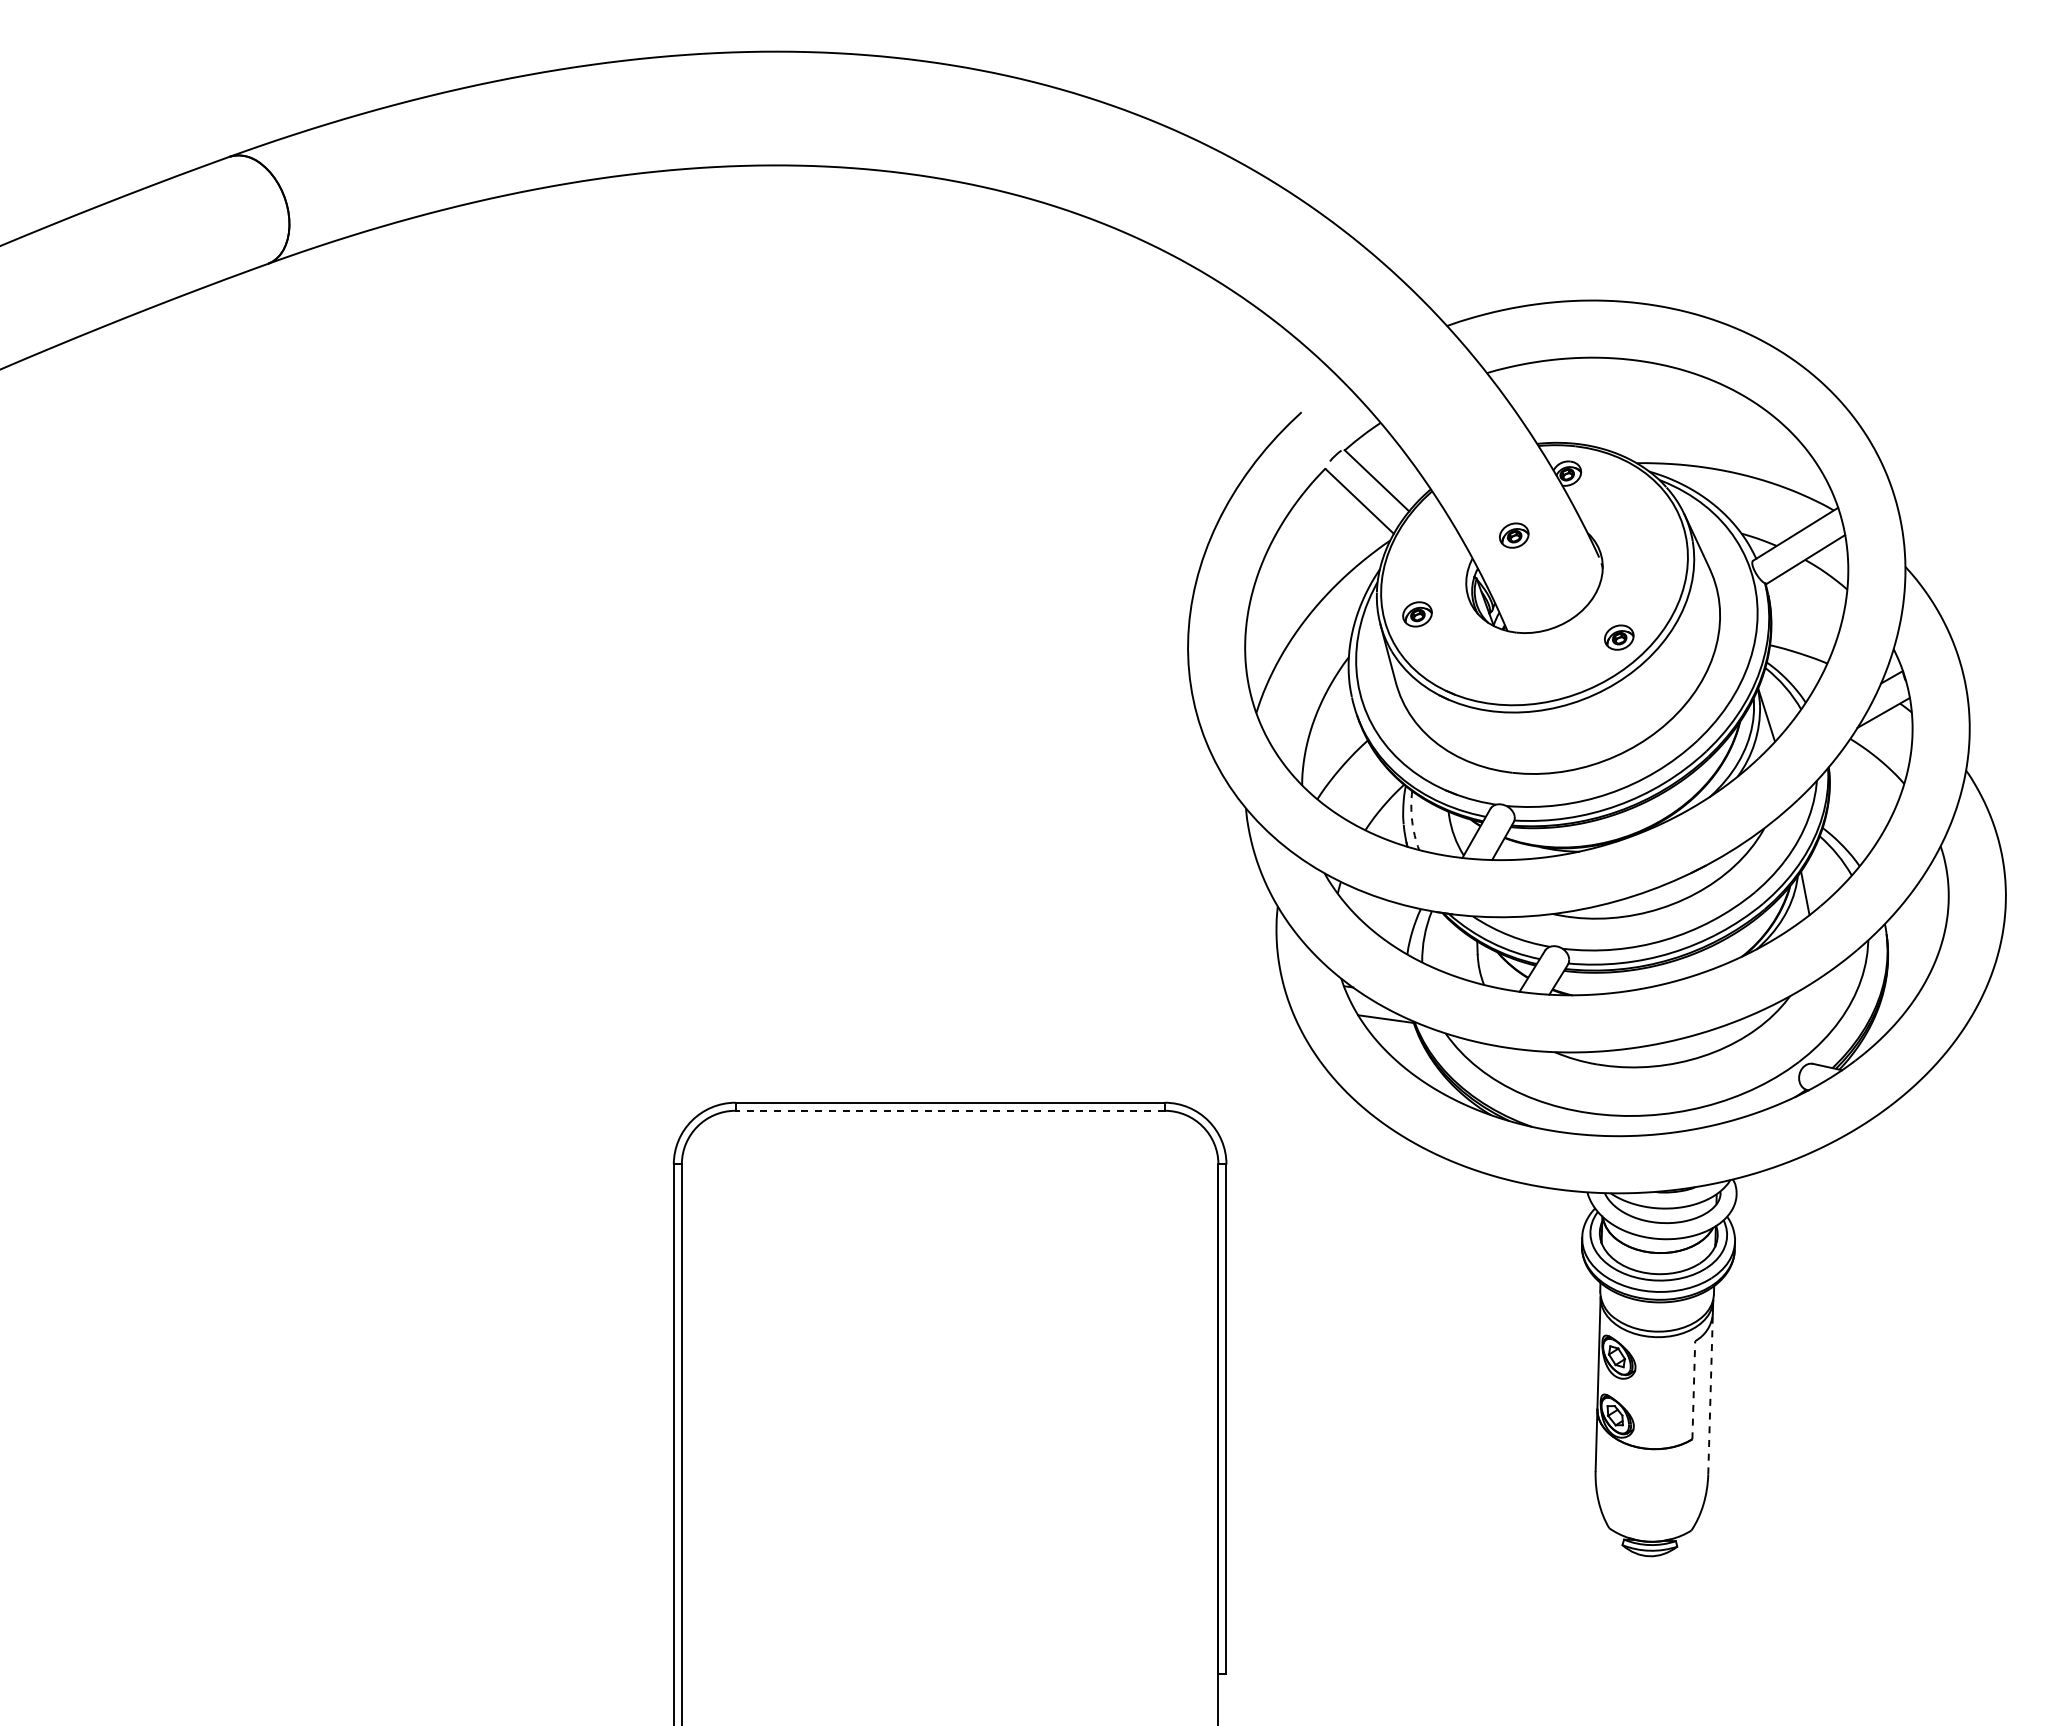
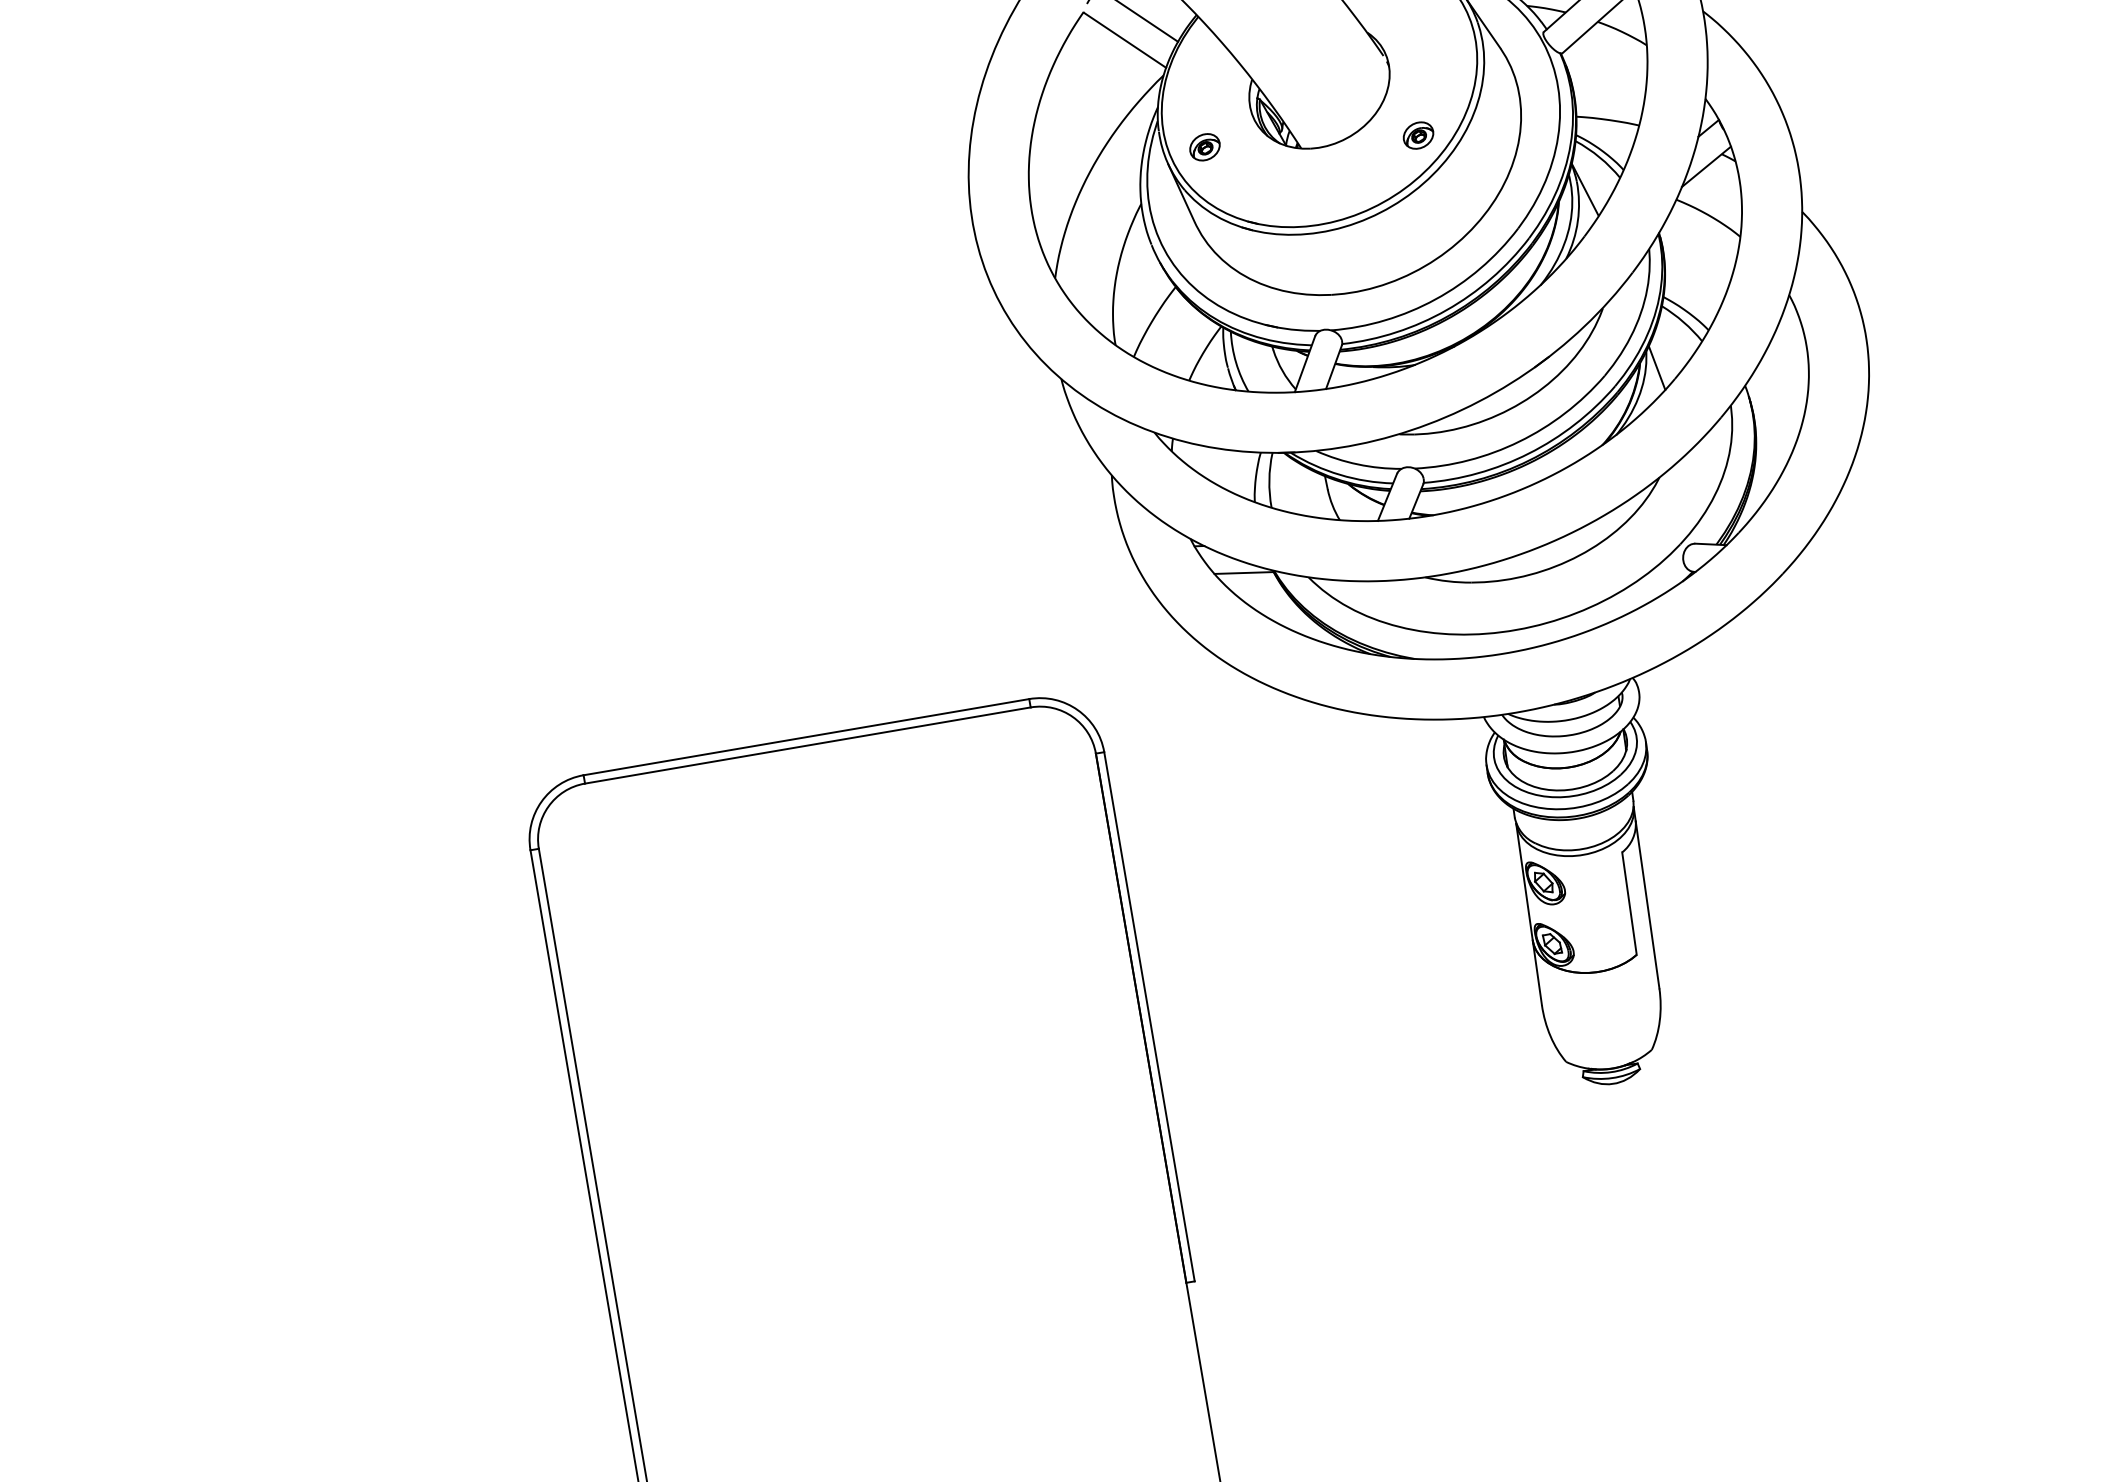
part: (1514, 535) -> (1291, 48), removed
arc: (1412, 821) -> (1236, 363), dashed -> solid
line: (950, 1110) -> (808, 745), dashed -> solid
line: (1693, 1389) -> (1629, 902), dashed -> solid
line: (1710, 1393) -> (1647, 904), dashed -> solid

